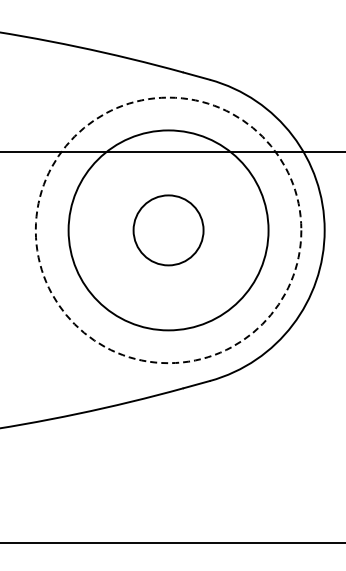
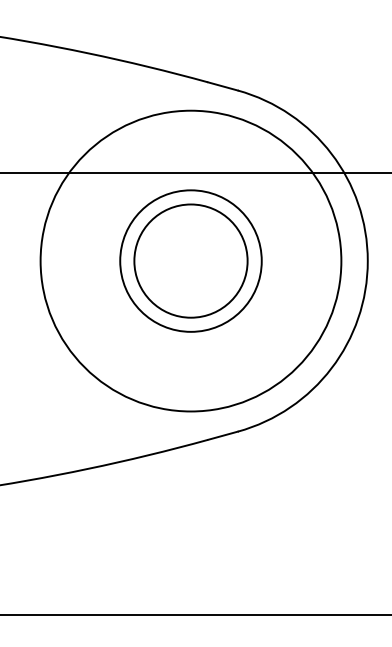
circle: (168, 229) -> (190, 260), size x0.62
circle: (168, 230) -> (190, 261), dashed -> solid
circle: (168, 230) -> (190, 261), size x1.43

